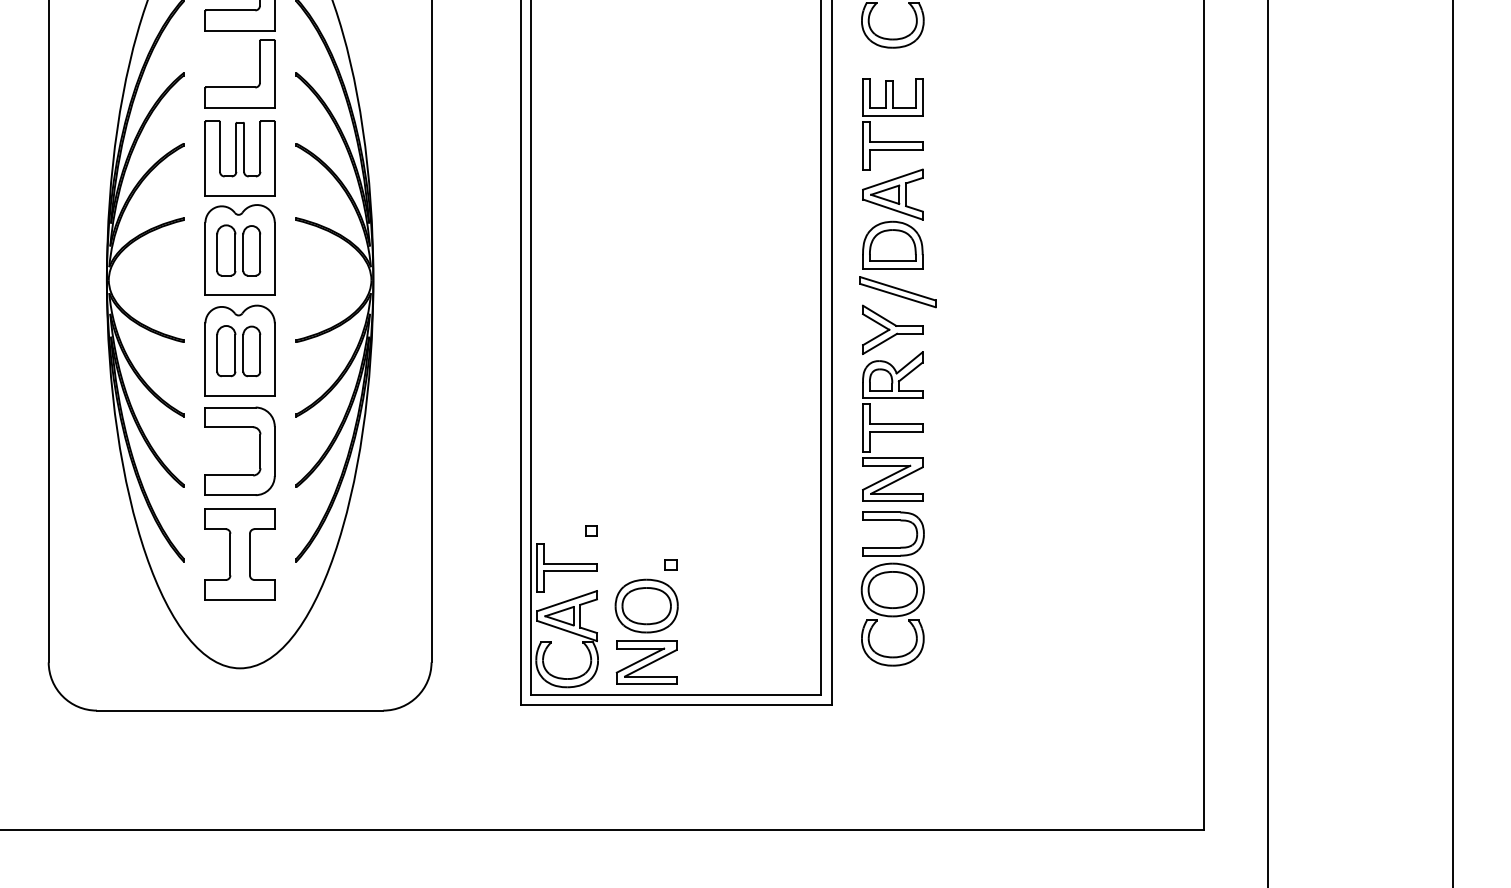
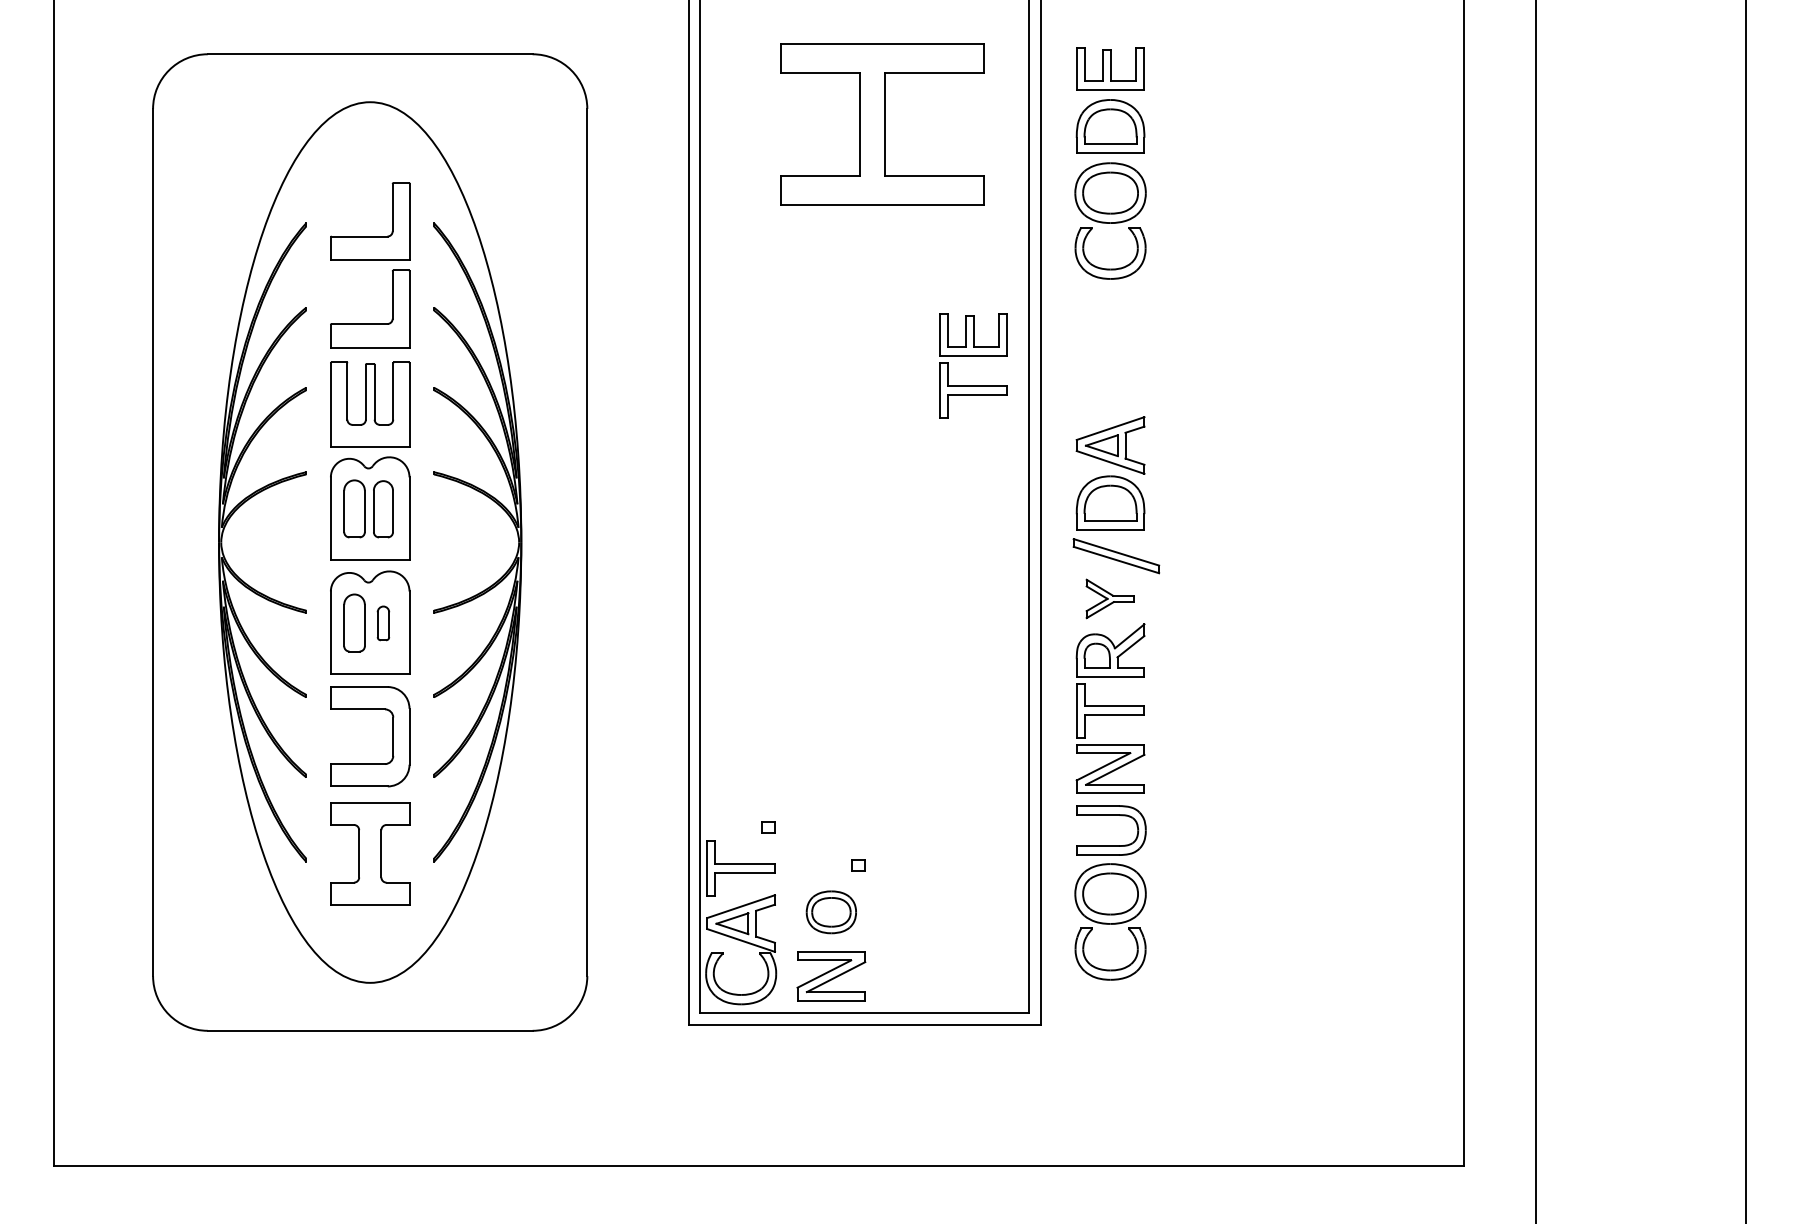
part: (892, 116) -> (973, 356), moved
part: (891, 329) -> (1109, 598), size x0.7
part: (251, 351) -> (383, 623), size x0.6
part: (646, 606) -> (831, 912), size x0.7

